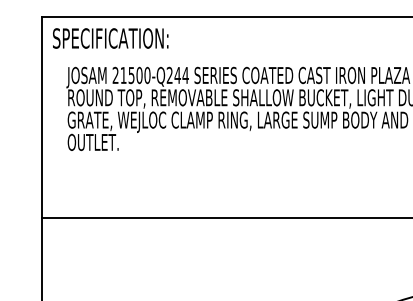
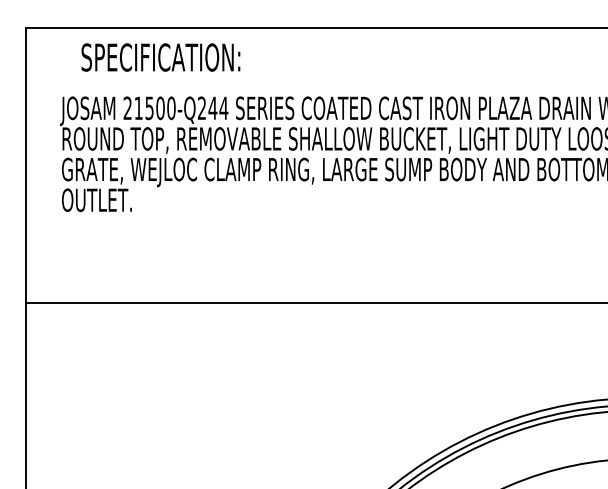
text: (110, 38) -> (160, 57), moved

